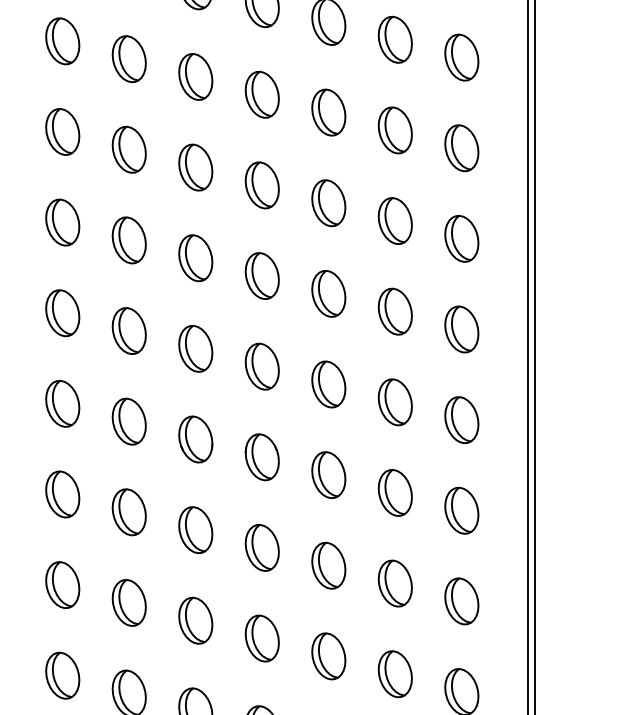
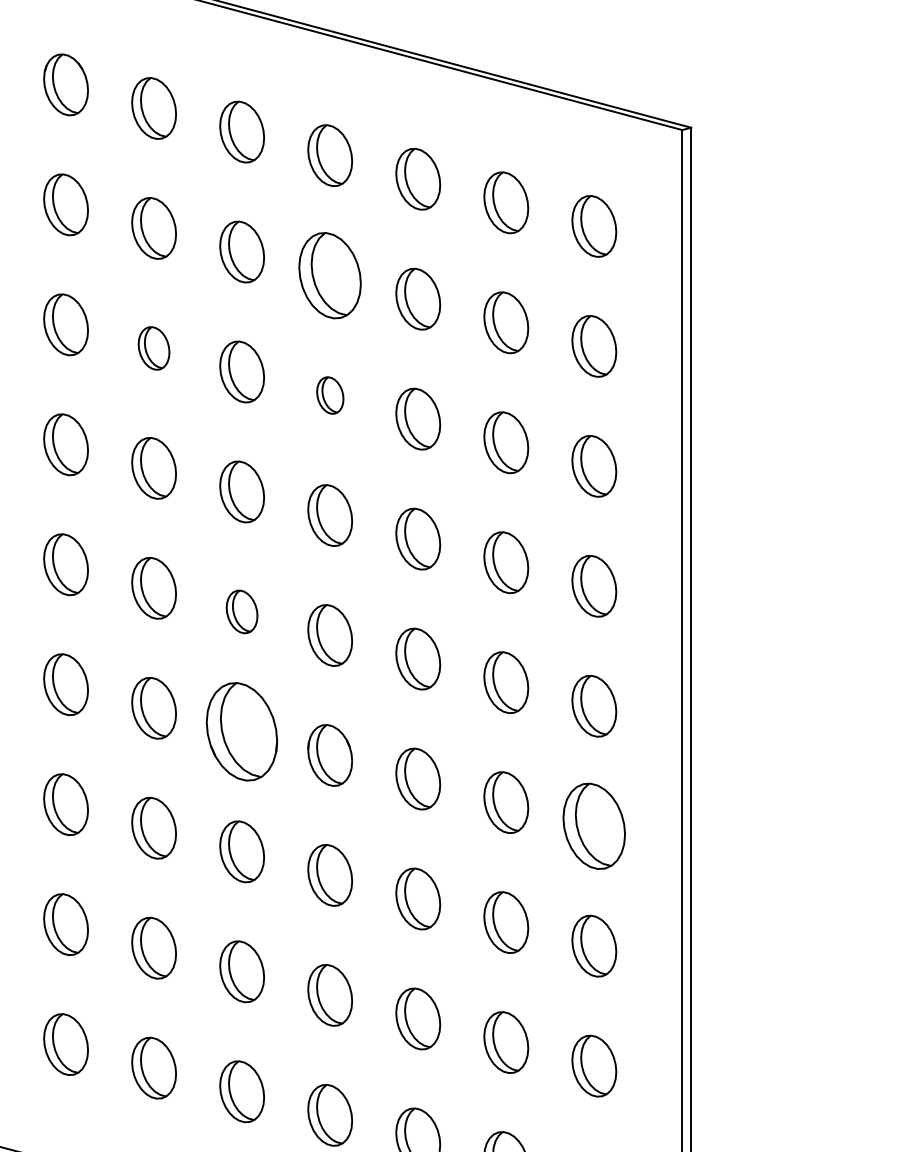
part: (262, 94) -> (330, 275), size x1.4
part: (128, 149) -> (153, 348), size x0.7
part: (262, 185) -> (330, 395), size x0.6
part: (195, 348) -> (241, 611), size x0.7
part: (196, 439) -> (242, 731), size x1.6
part: (461, 510) -> (594, 825), size x1.4

